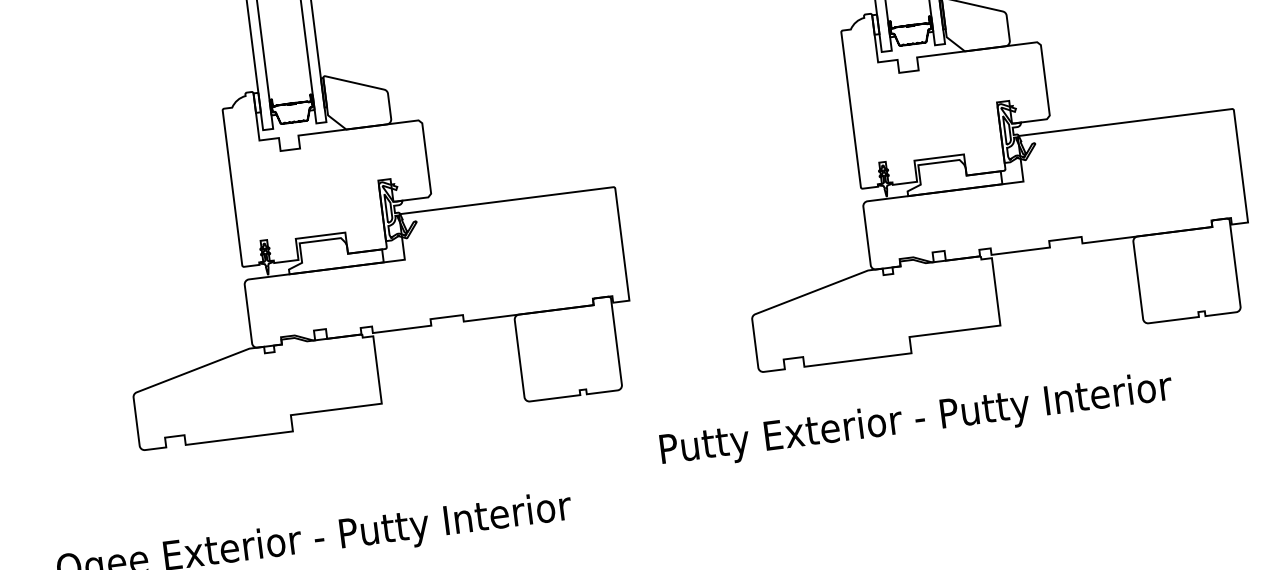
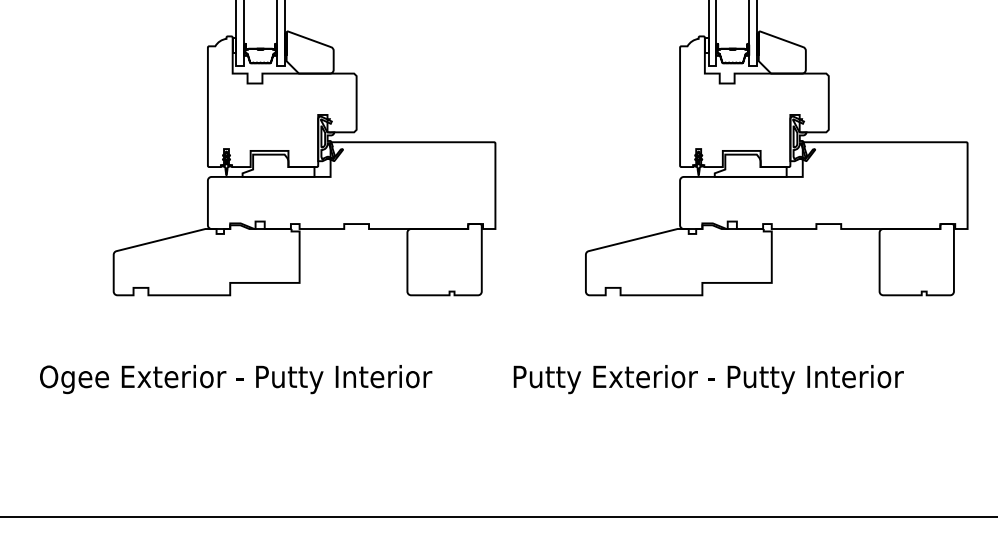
text: (916, 420) -> (708, 379), moved

